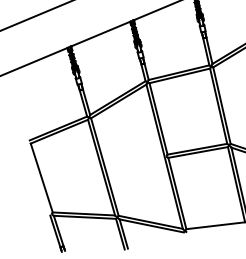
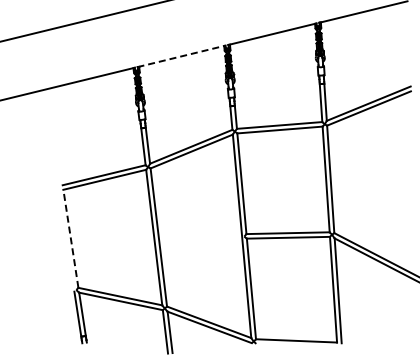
line: (101, 34) -> (182, 56), solid -> dashed
line: (41, 177) -> (70, 238), solid -> dashed

